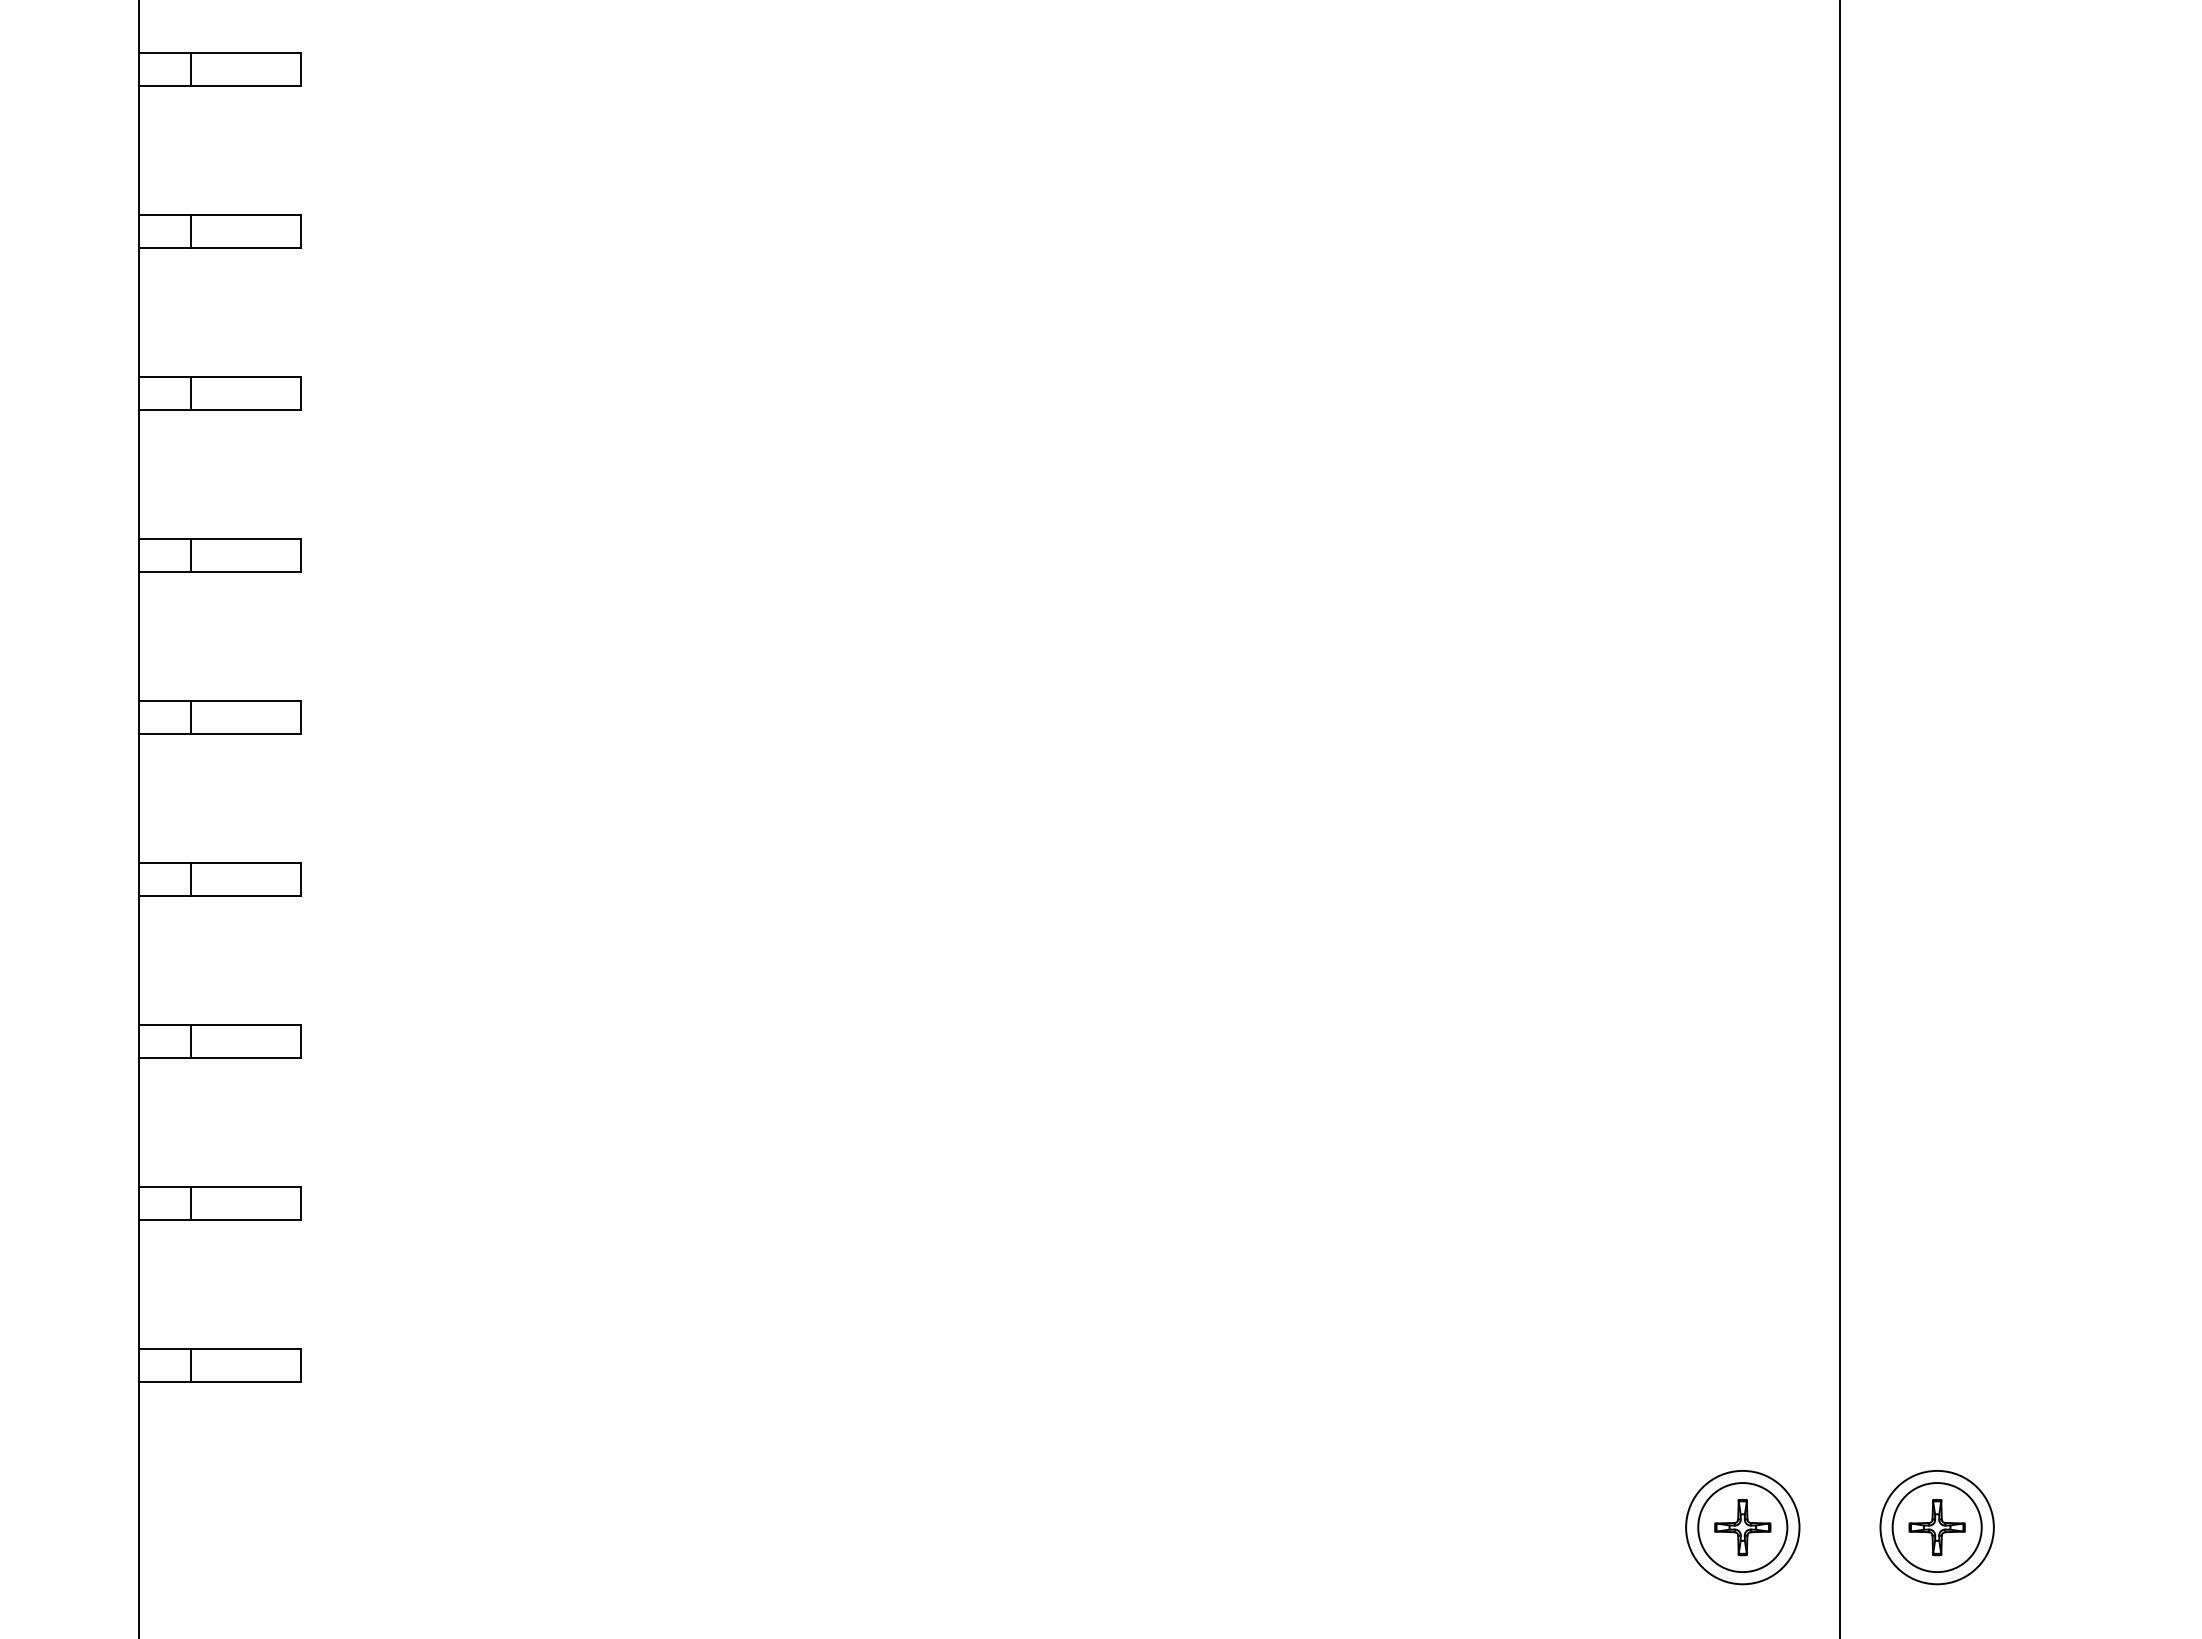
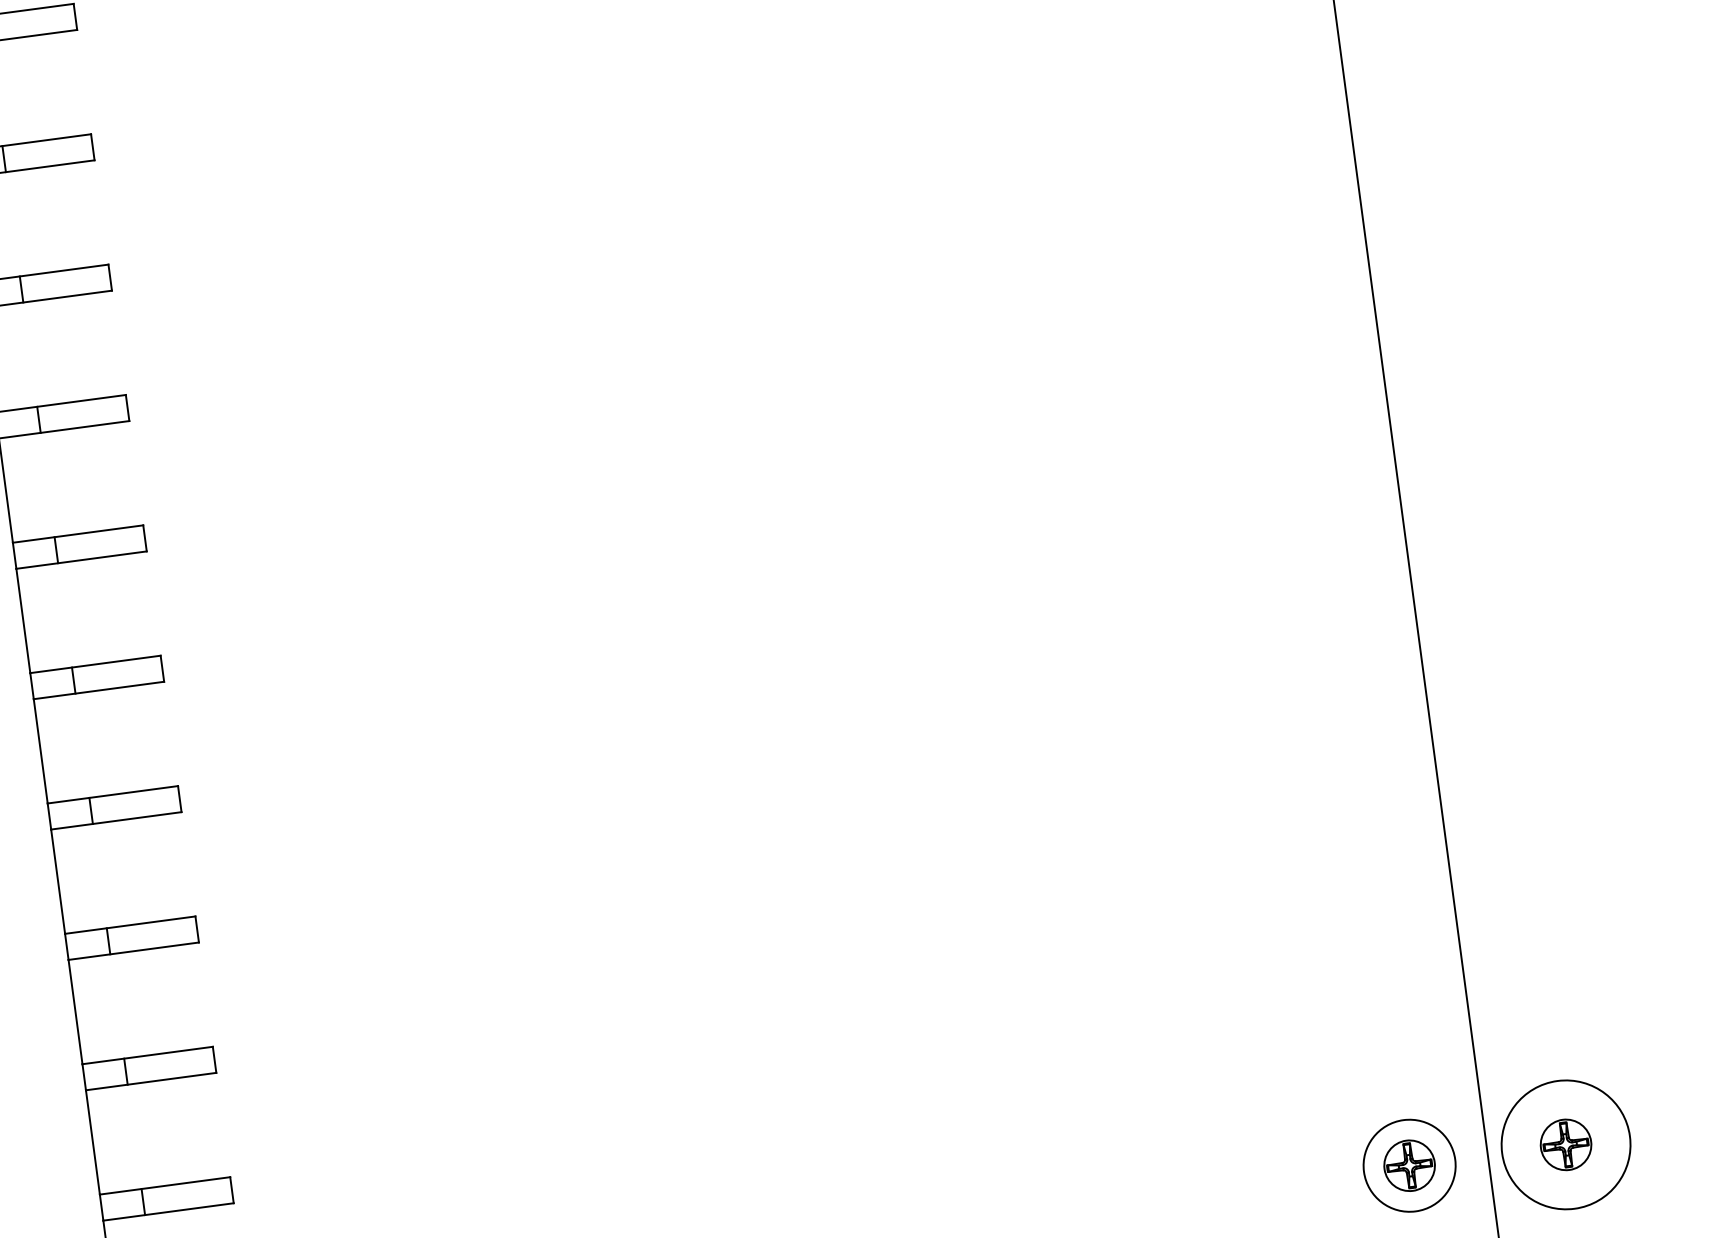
circle: (1742, 1527) -> (1409, 1165), size x0.7
circle: (1936, 1527) -> (1565, 1144), size x0.7
circle: (1936, 1527) -> (1565, 1144), size x1.4

